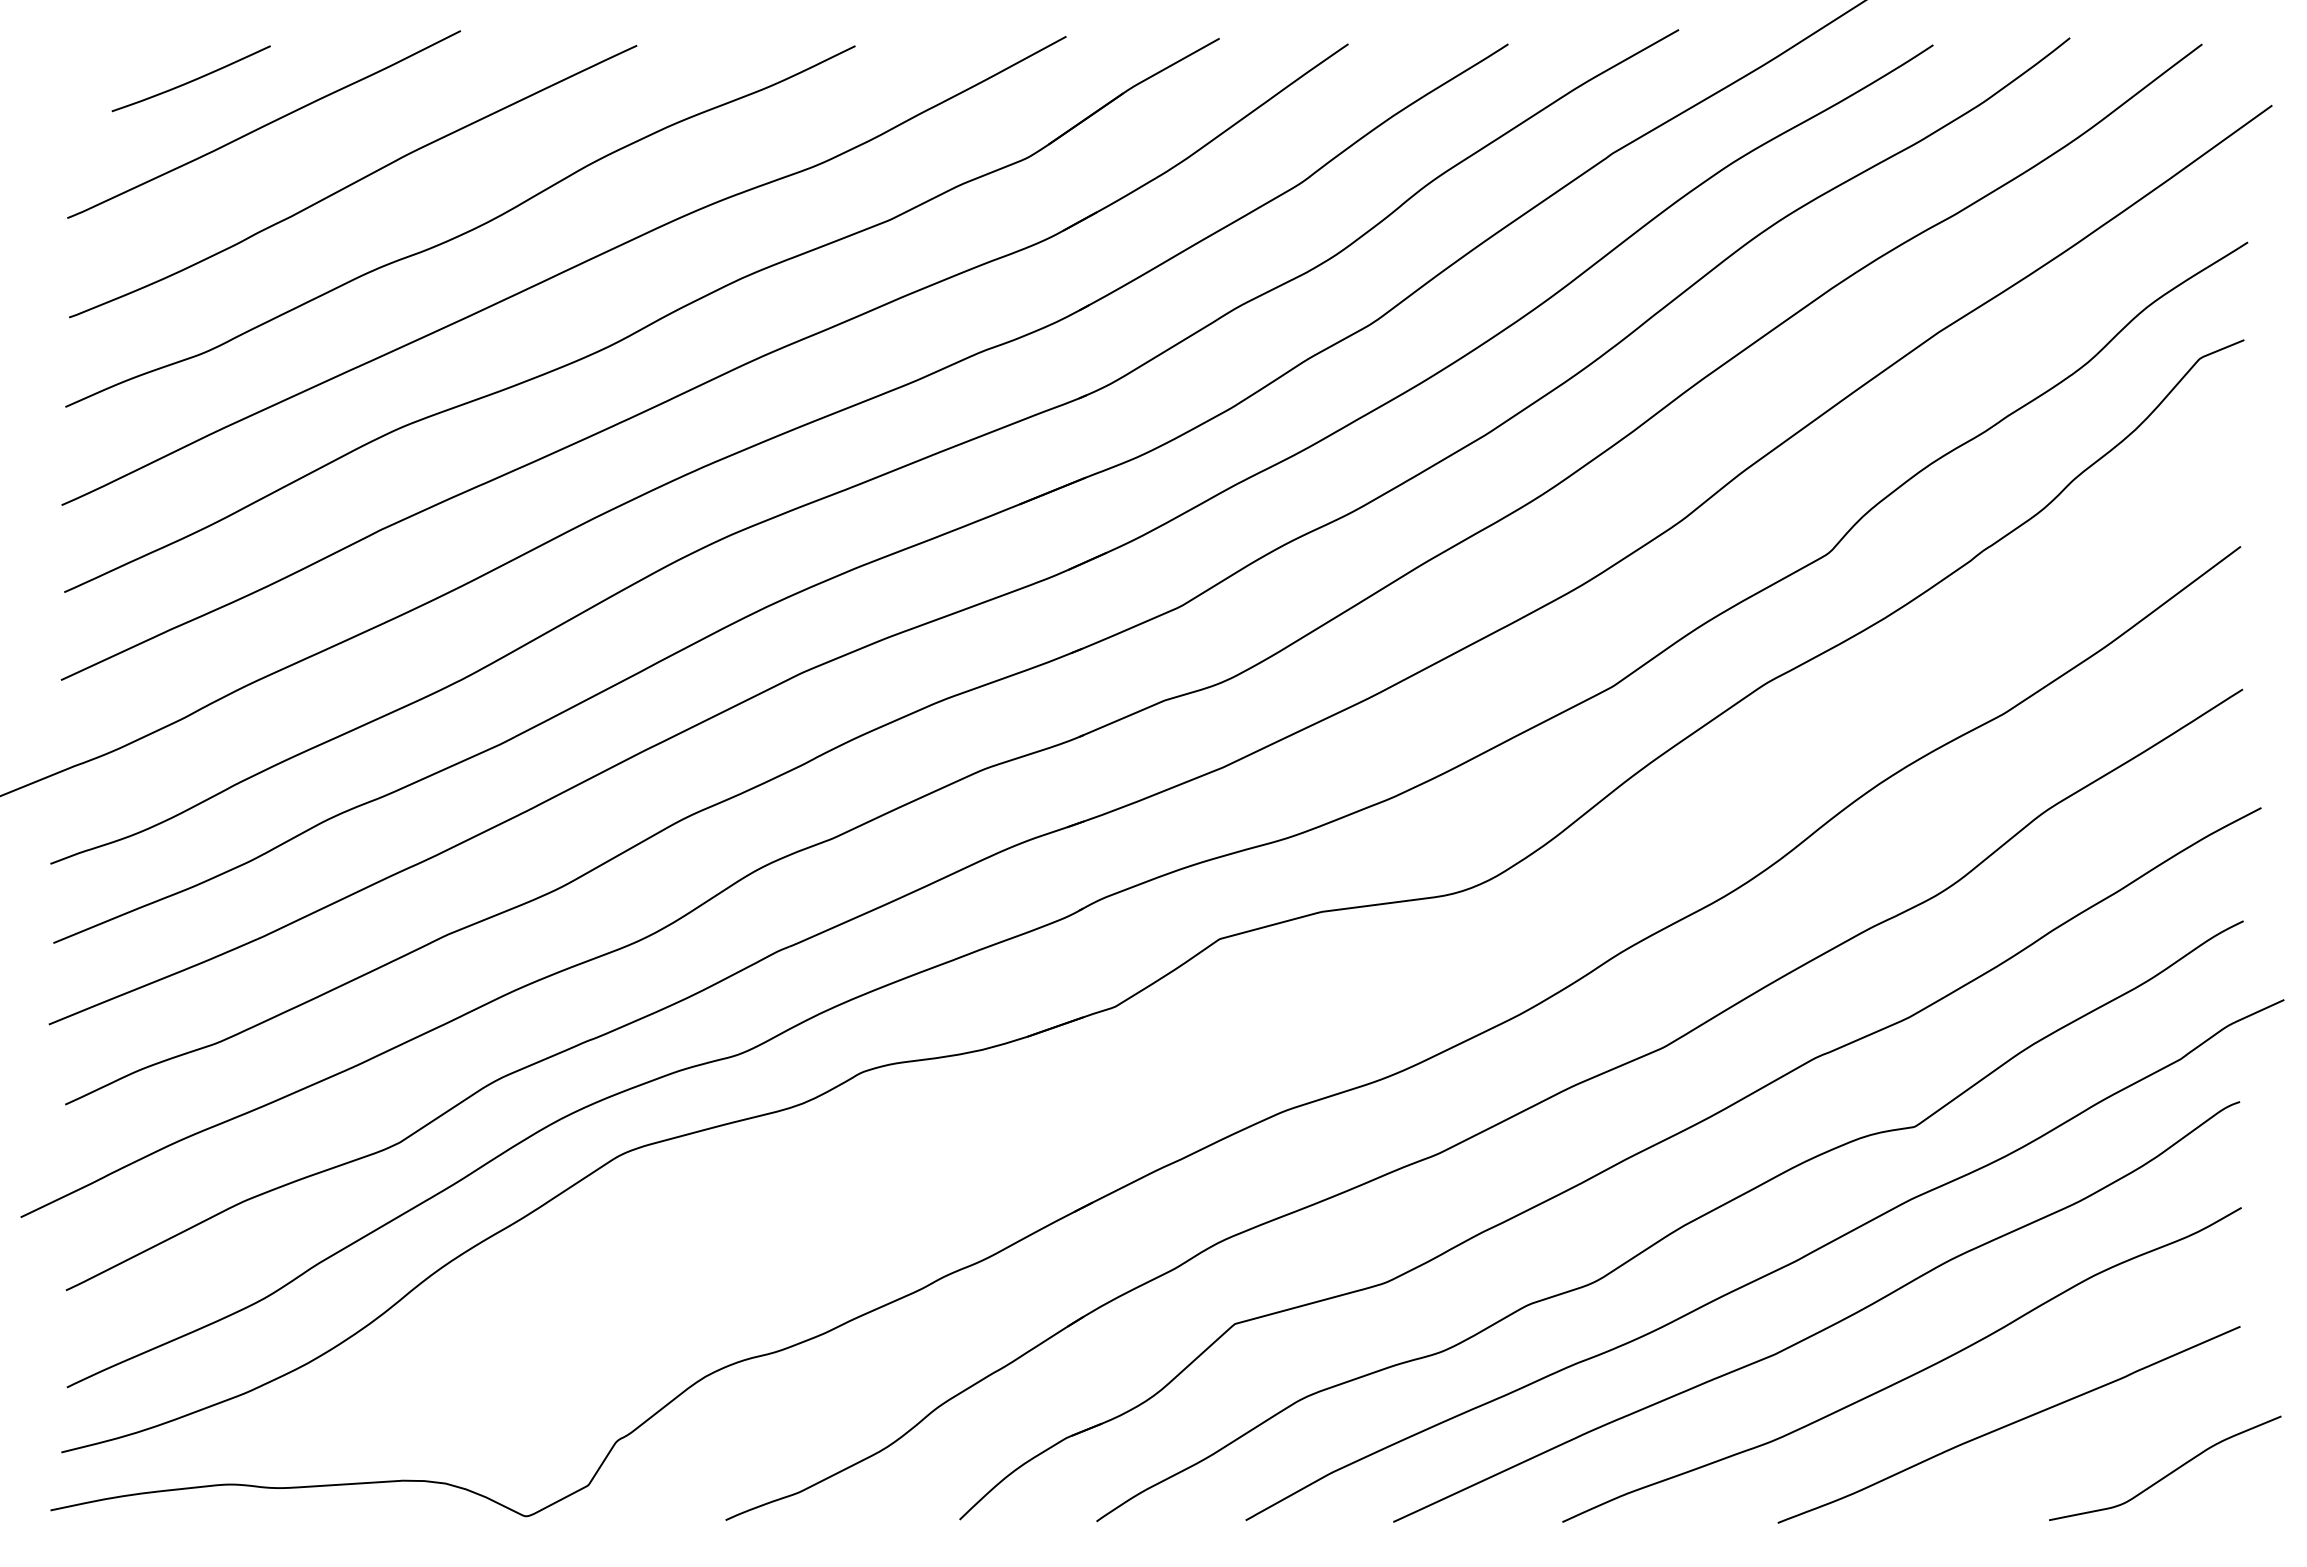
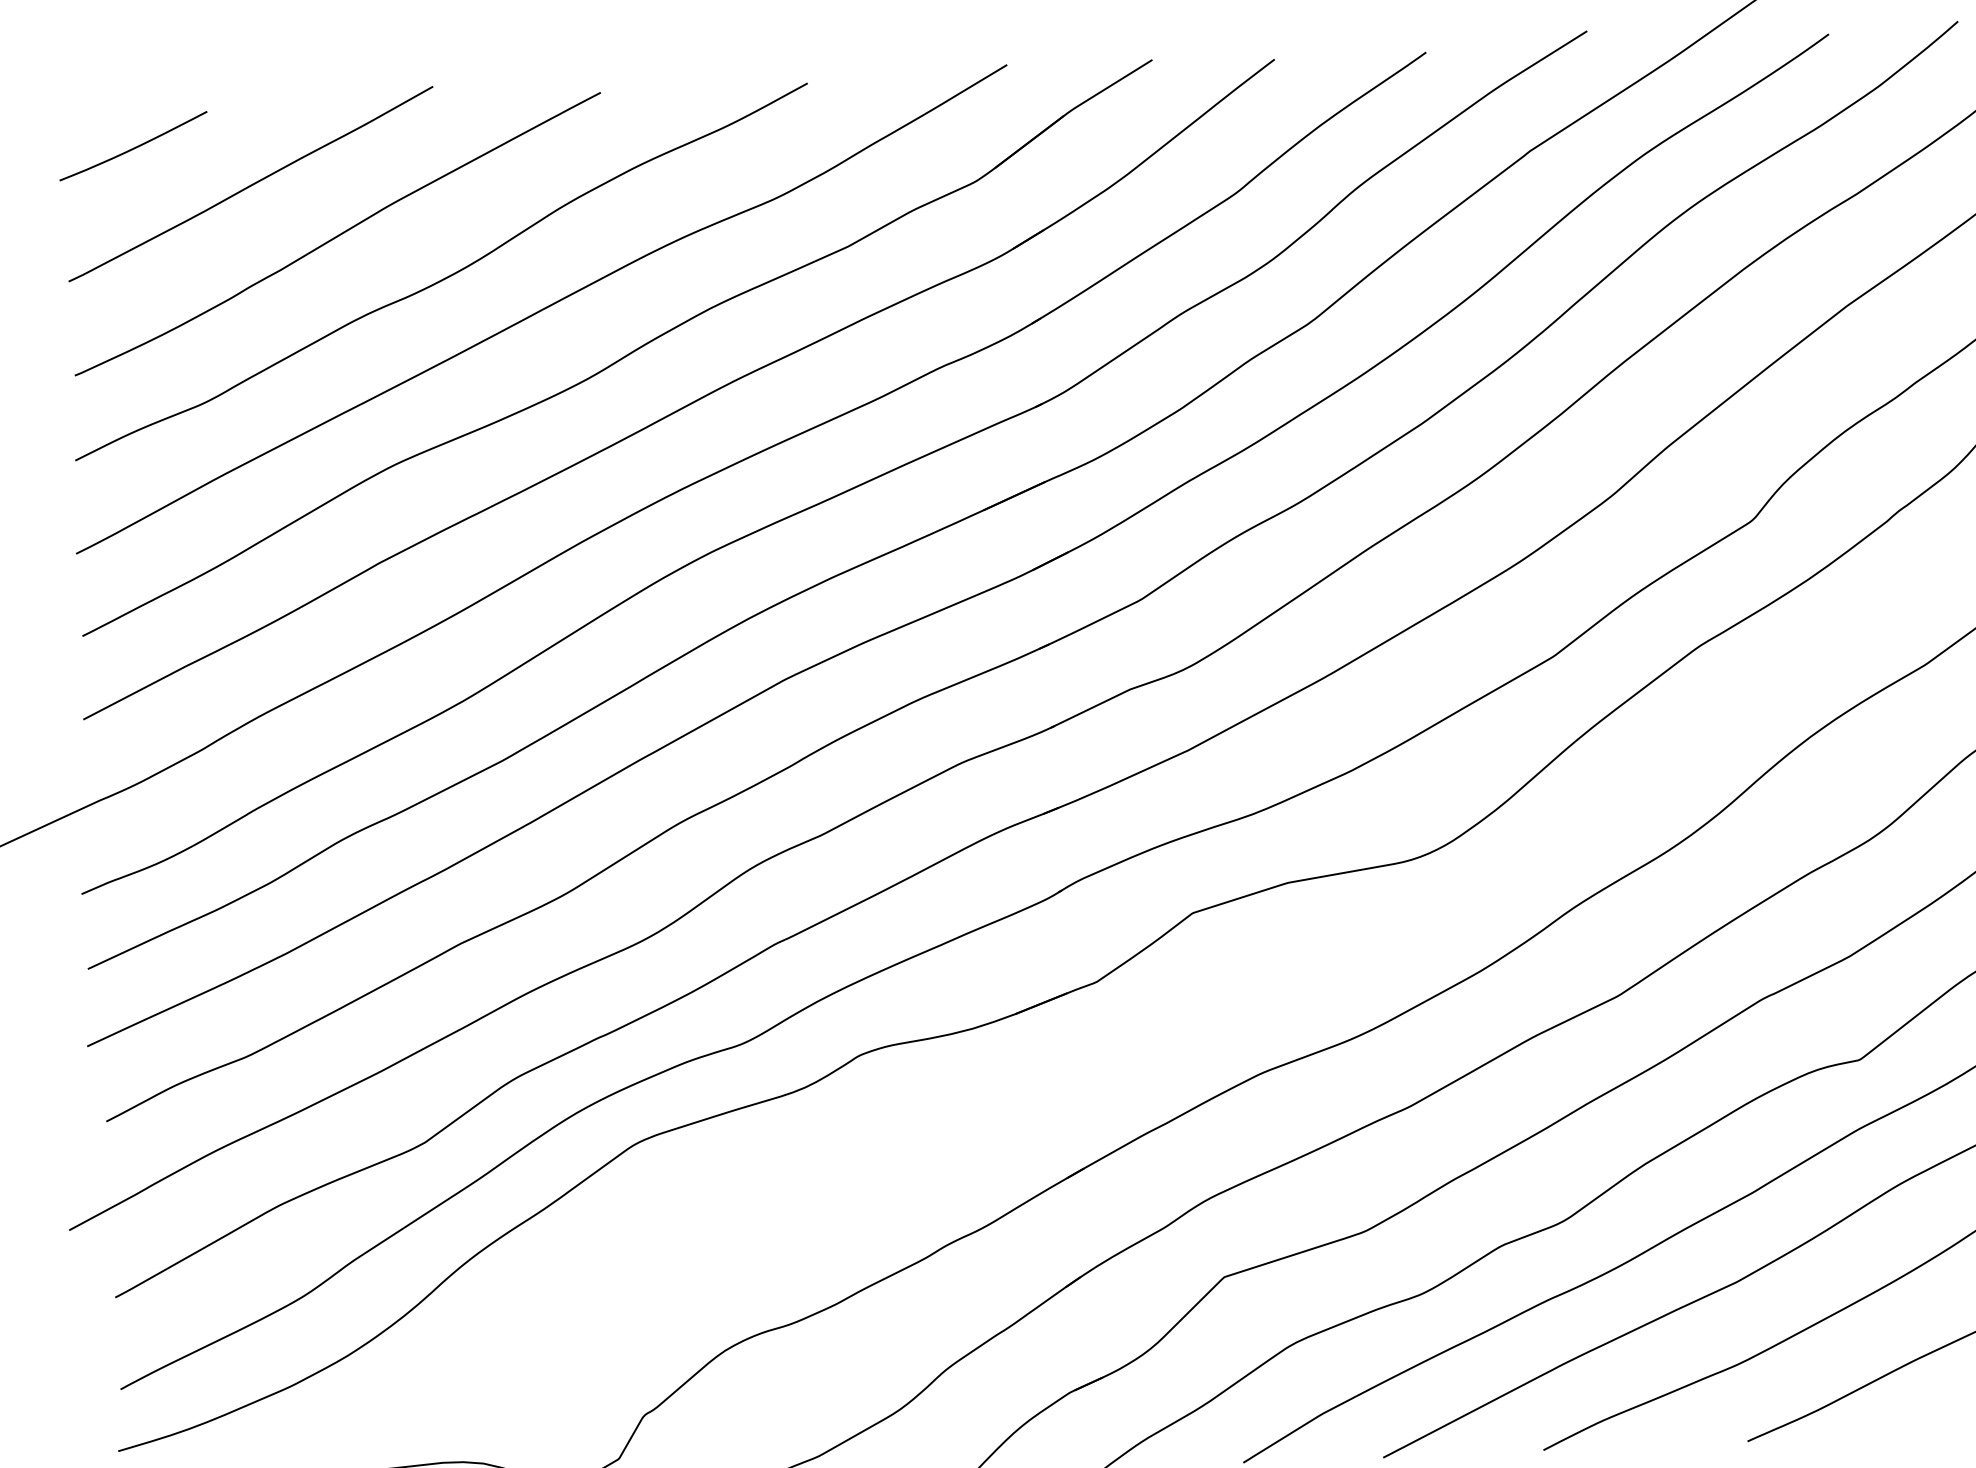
curve: (190, 80) -> (132, 147), moved

